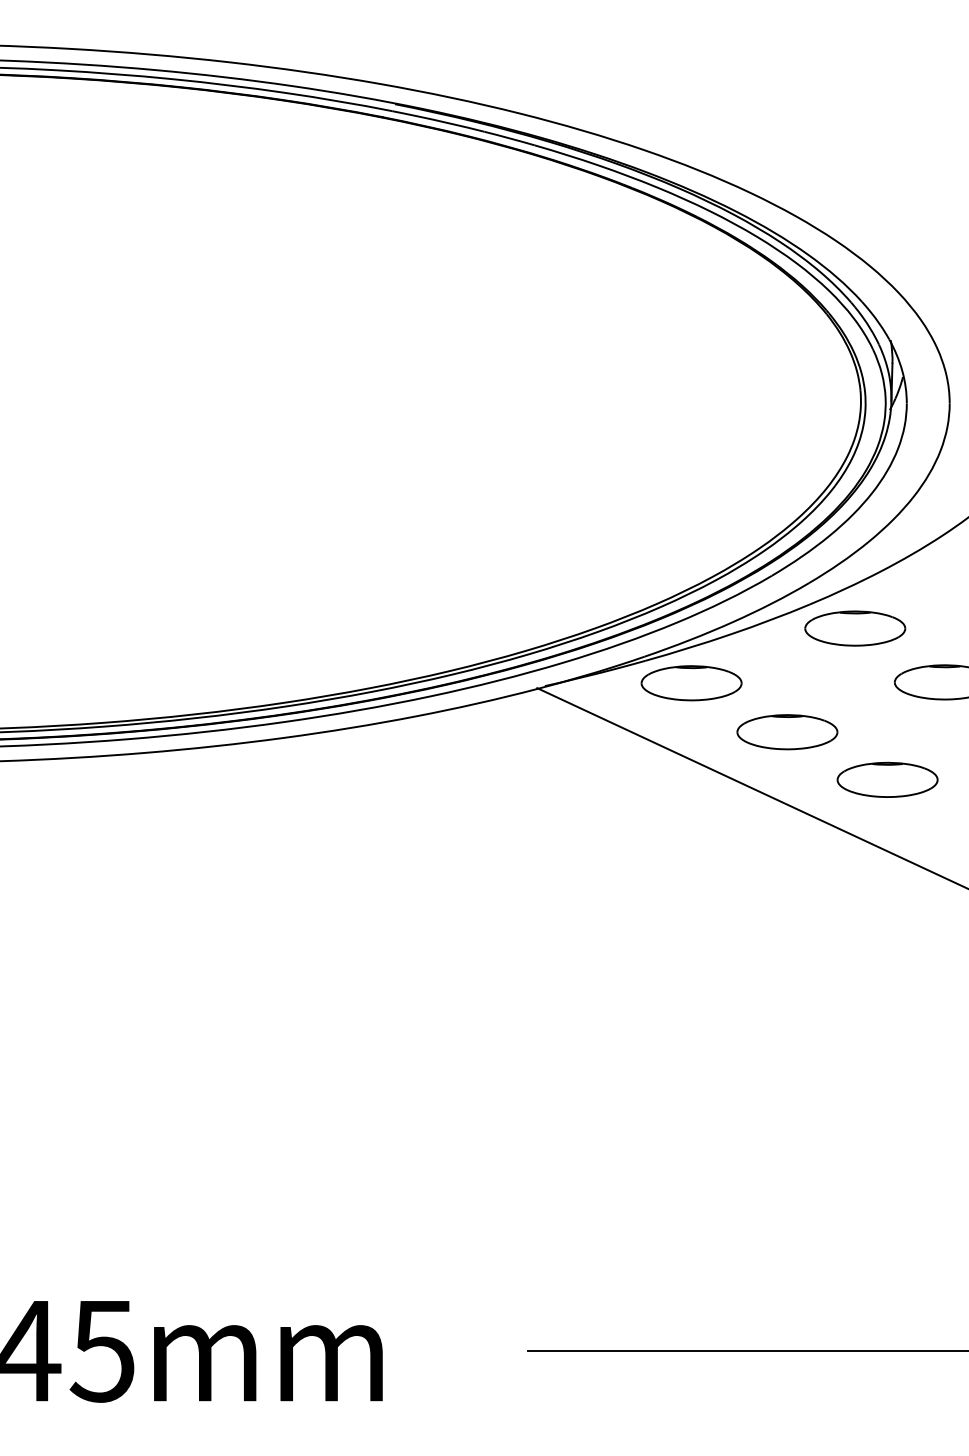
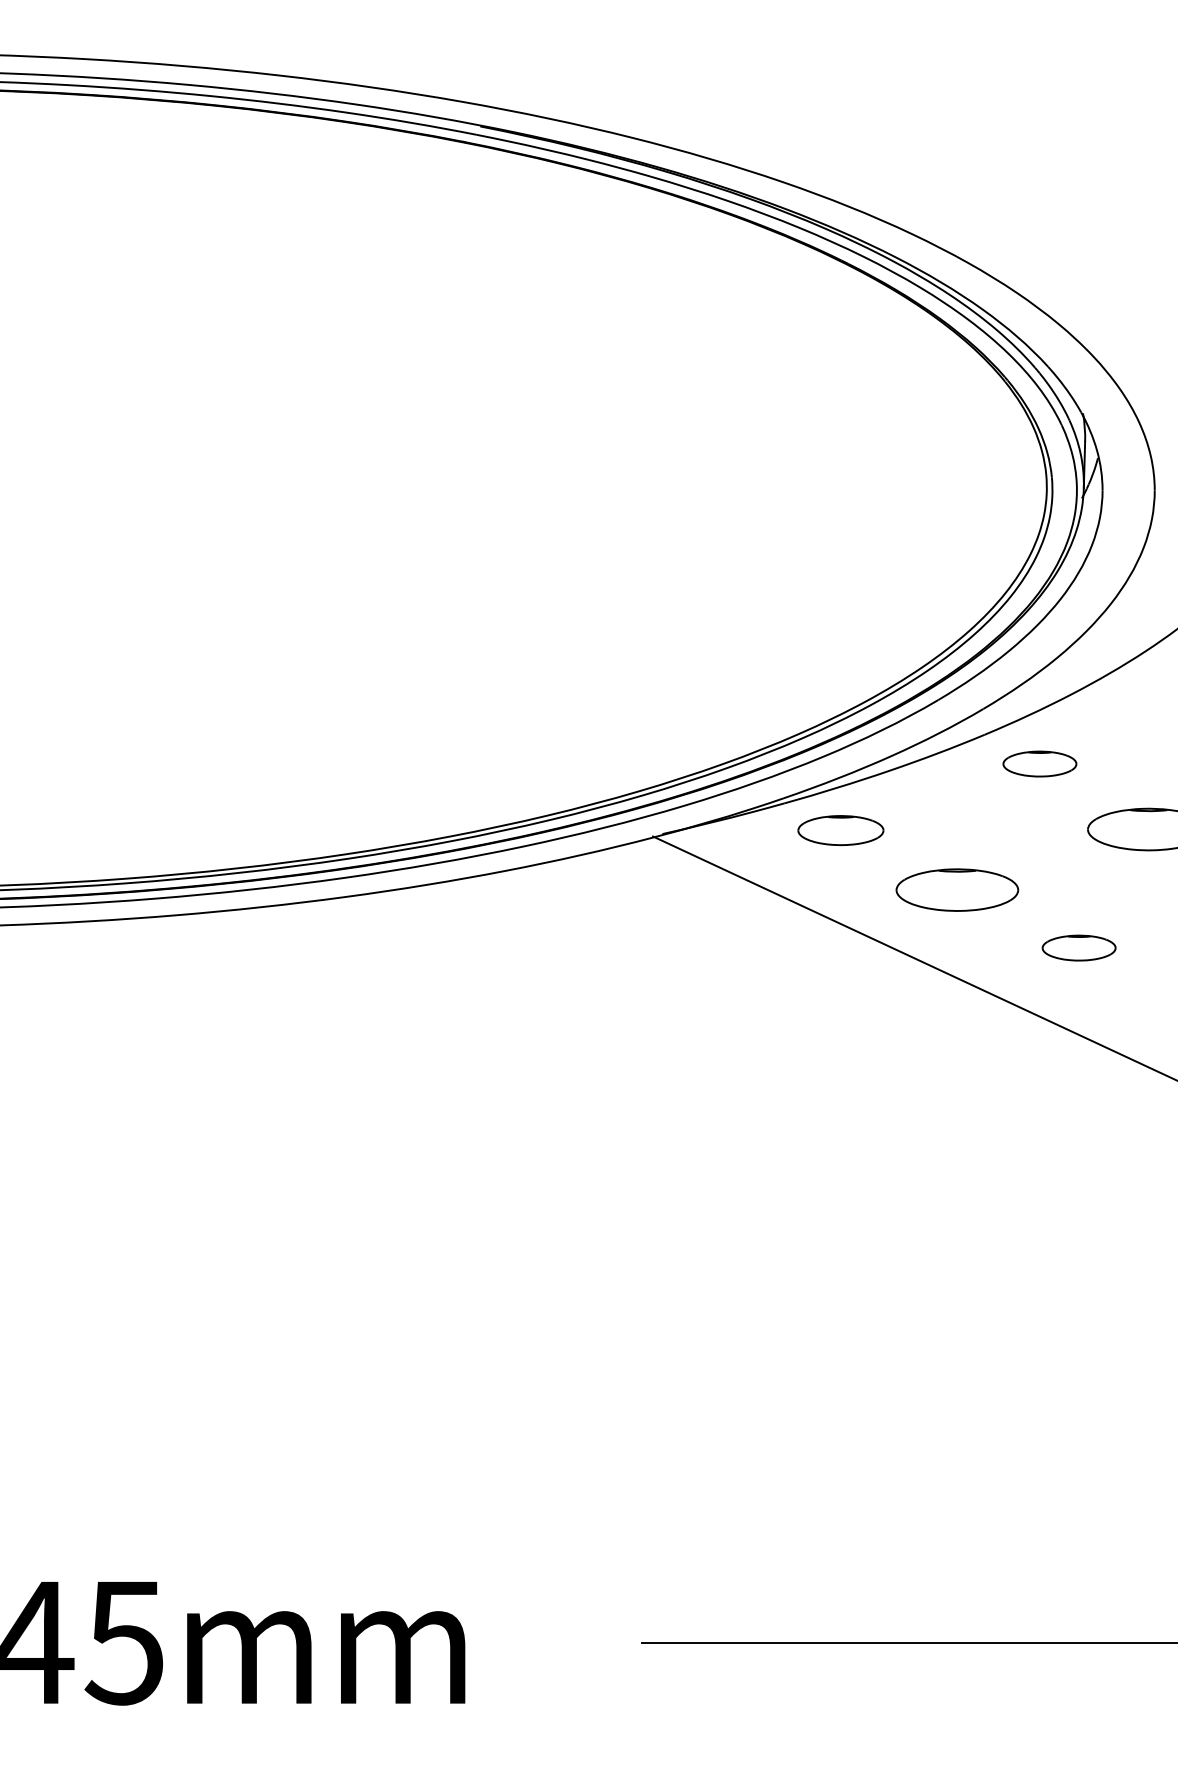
part: (854, 628) -> (1039, 763), size x0.6
part: (691, 683) -> (840, 830), size x0.7
part: (887, 779) -> (1078, 947), size x0.6

